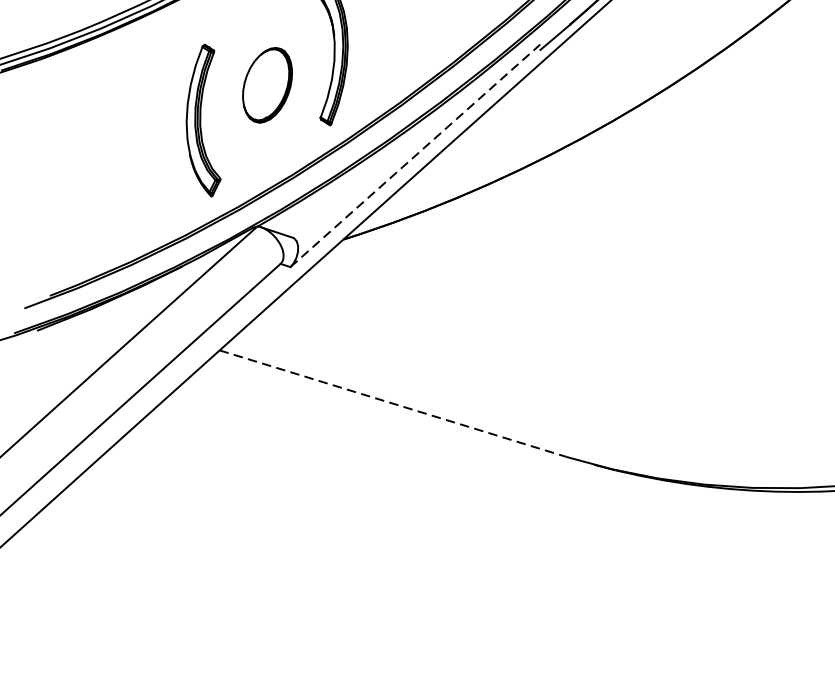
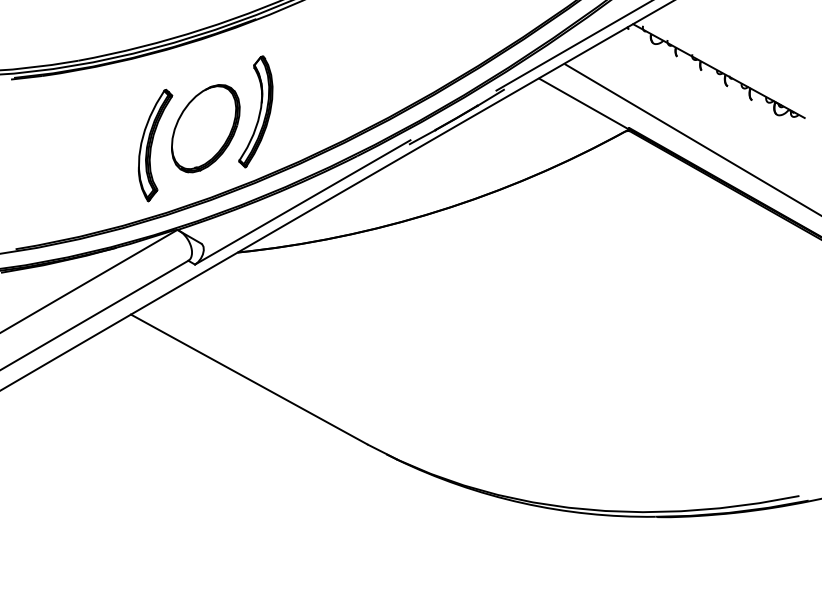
part: (267, 85) -> (205, 128), size x1.67
line: (416, 155) -> (303, 202), dashed -> solid
line: (393, 403) -> (249, 379), dashed -> solid

